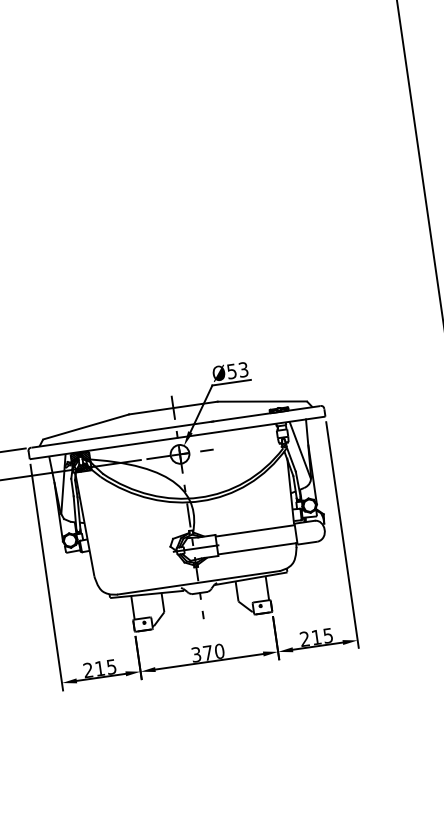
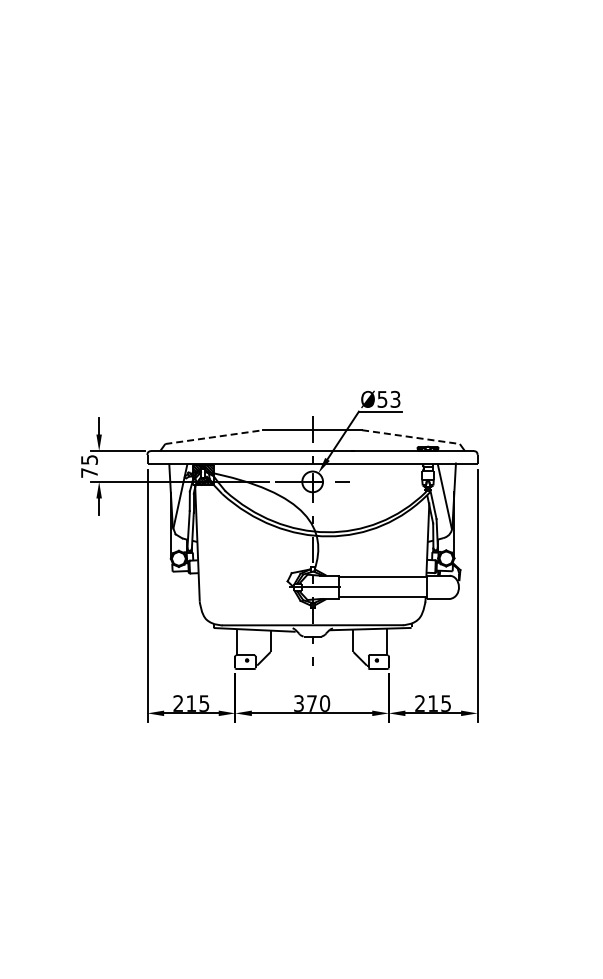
line: (262, 401) -> (411, 437), solid -> dashed
line: (86, 427) -> (214, 437), solid -> dashed

